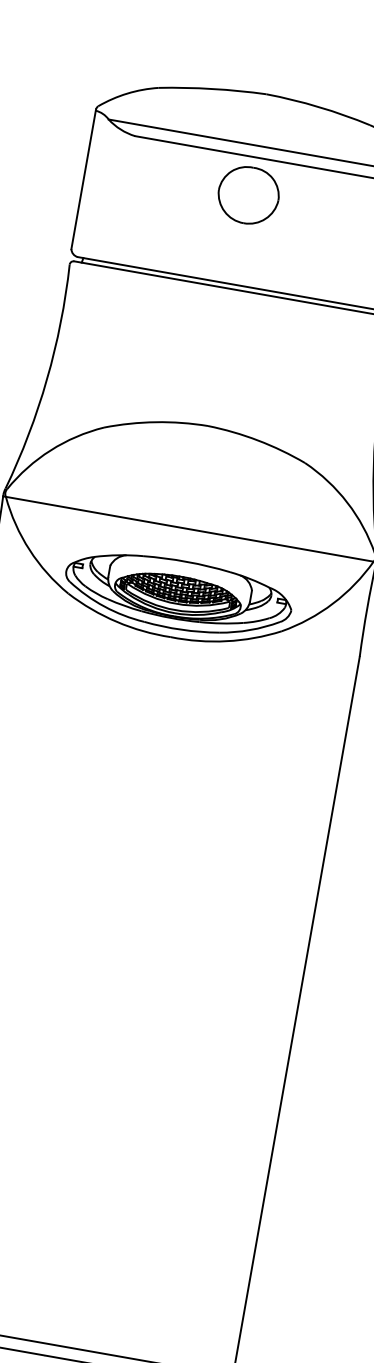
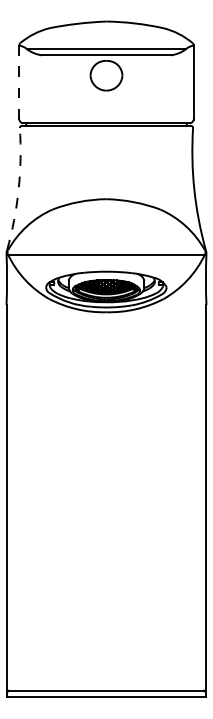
line: (84, 177) -> (19, 81), solid -> dashed
arc: (46, 378) -> (18, 189), solid -> dashed

